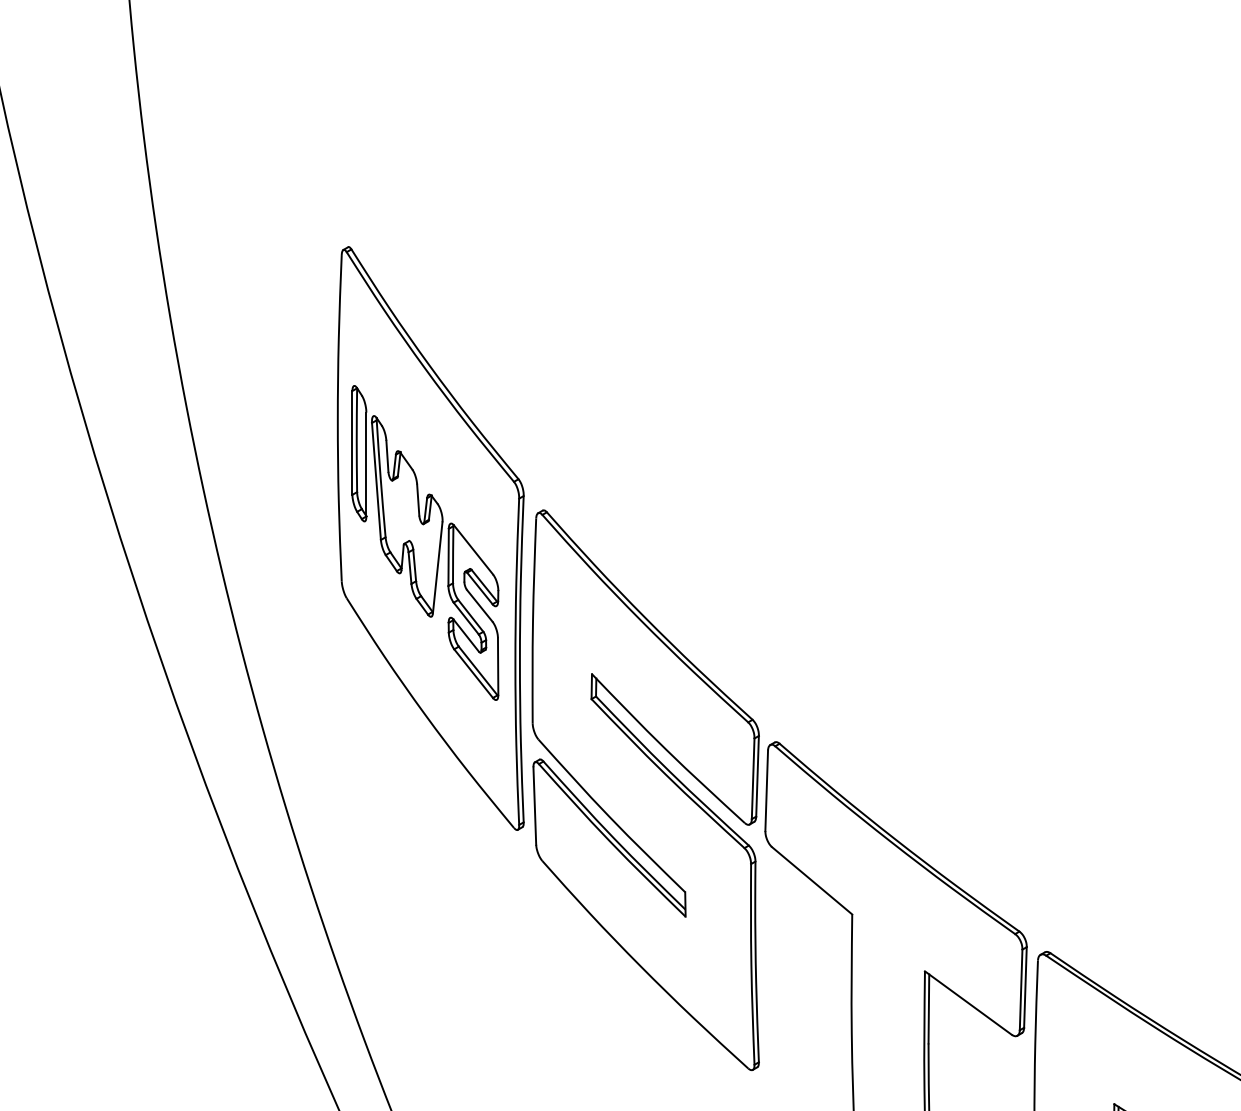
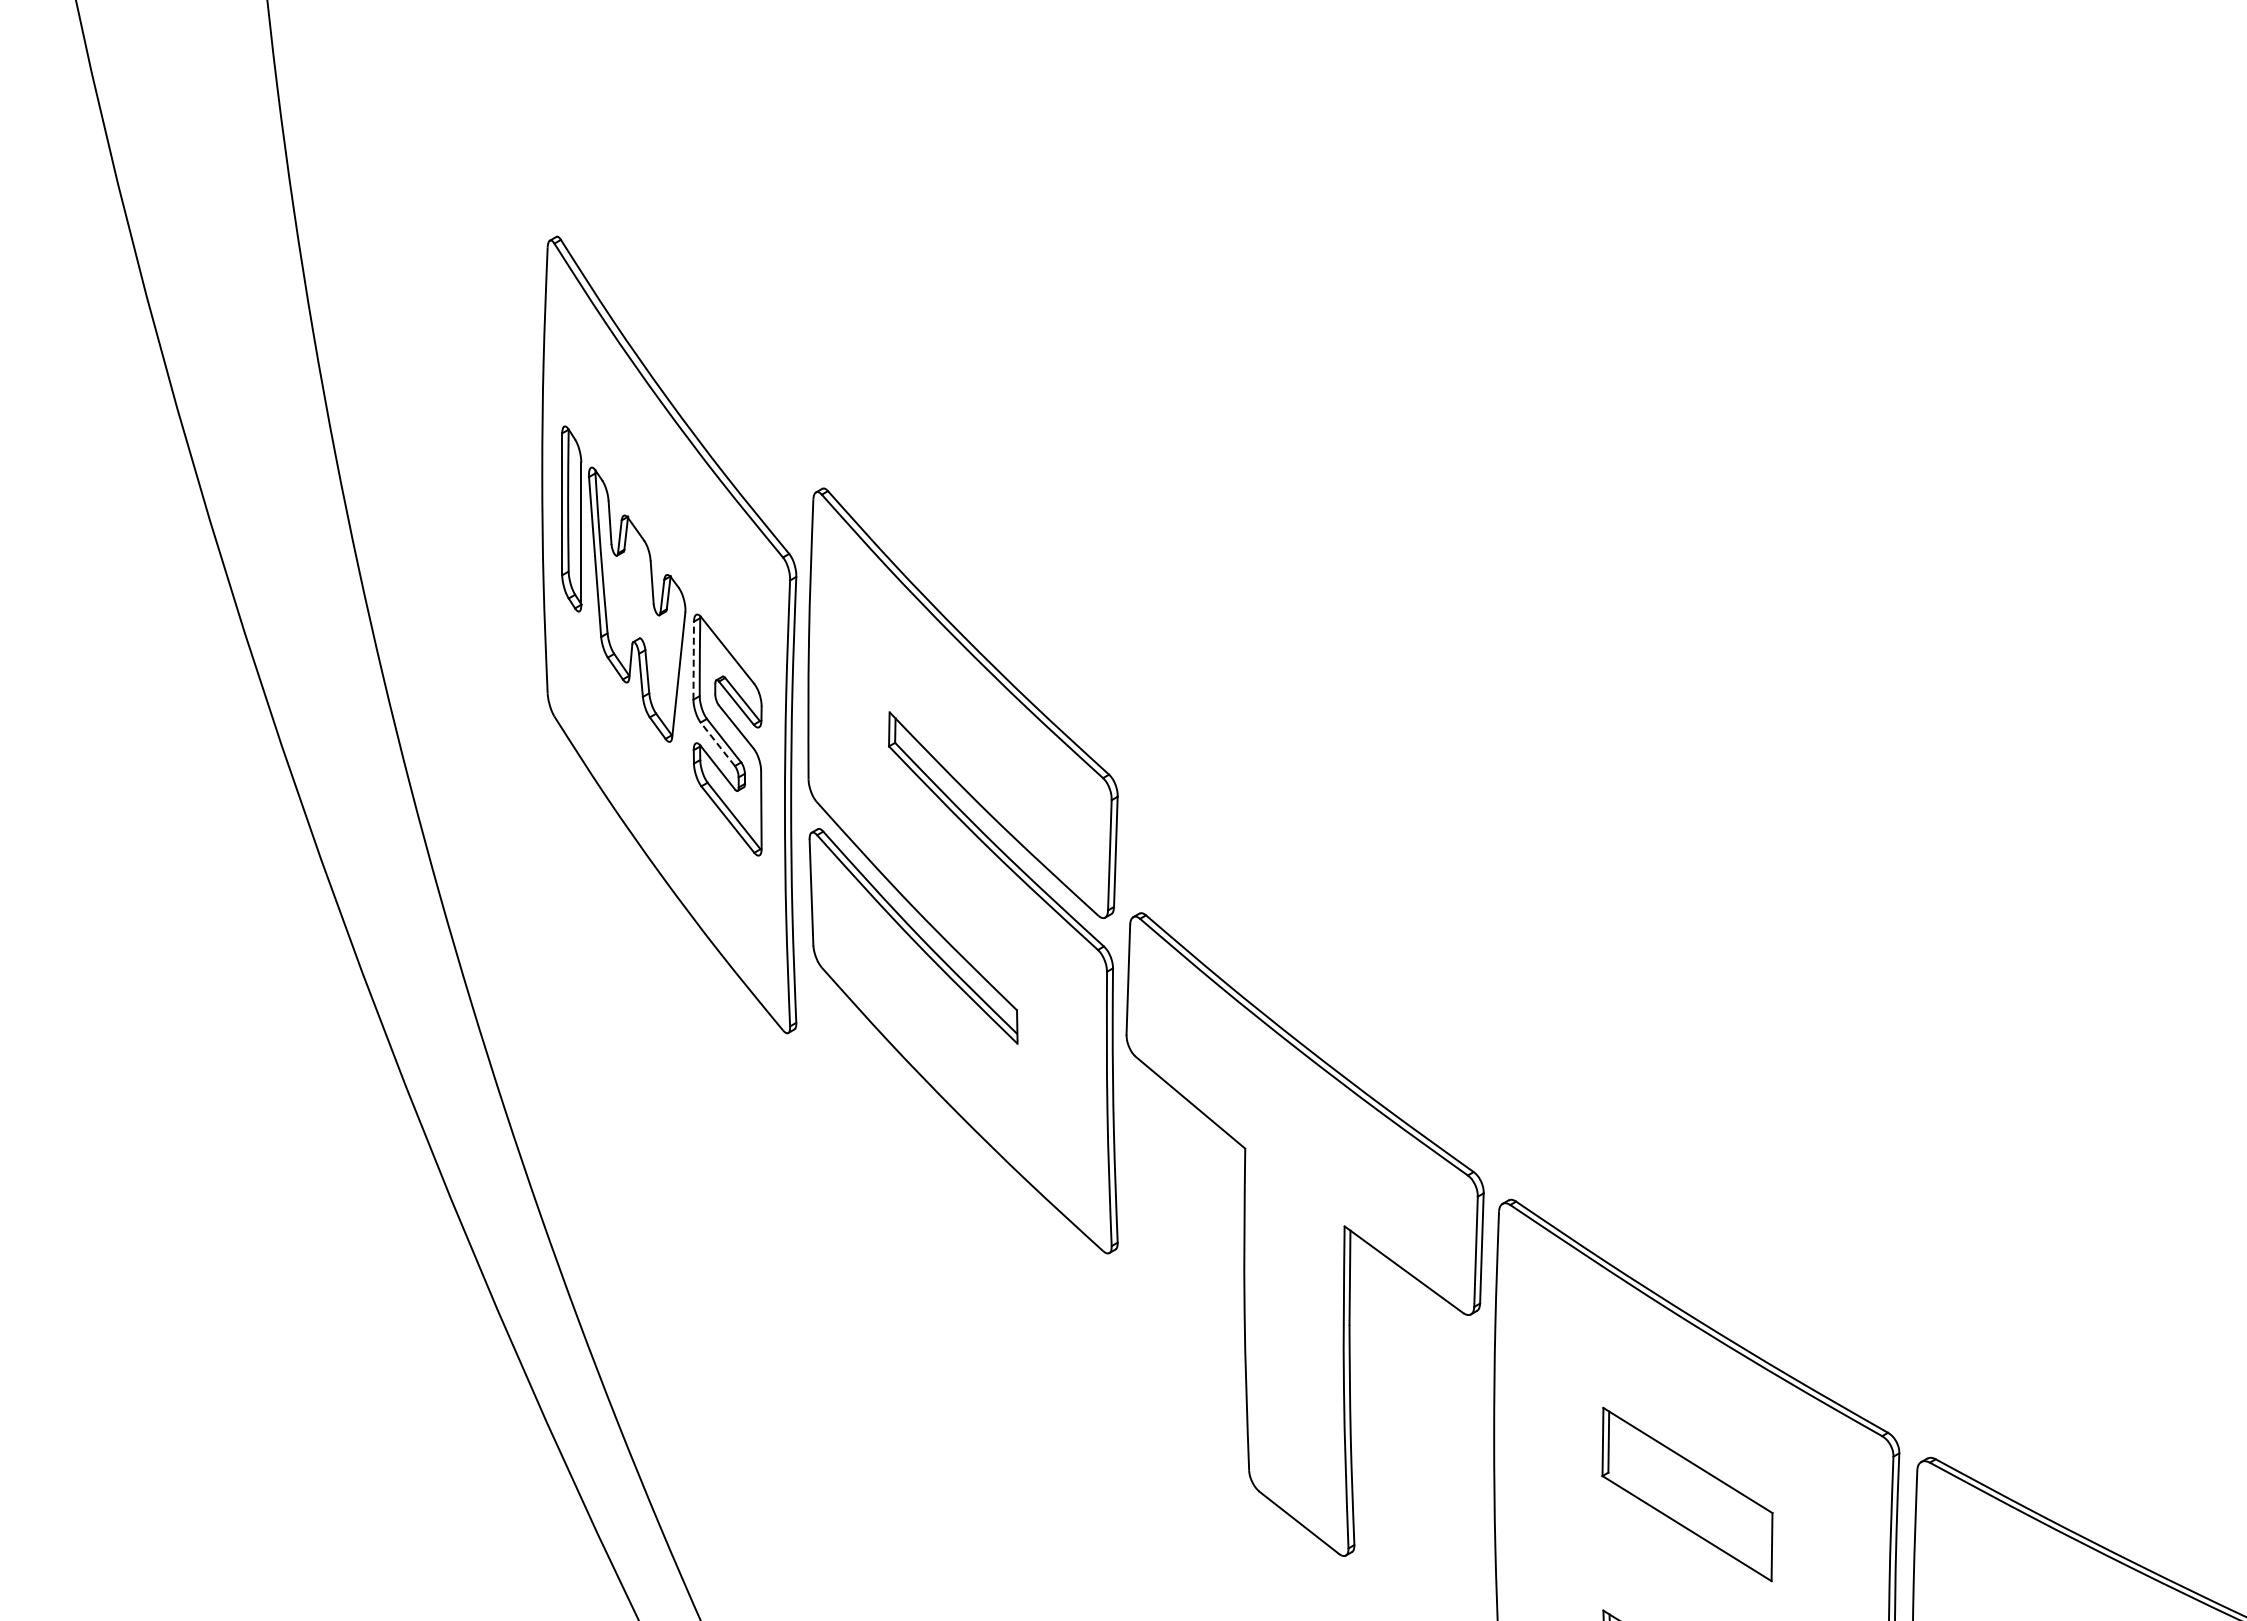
line: (448, 557) -> (693, 660), solid -> dashed
line: (466, 618) -> (717, 744), solid -> dashed
part: (645, 789) -> (962, 870), moved

